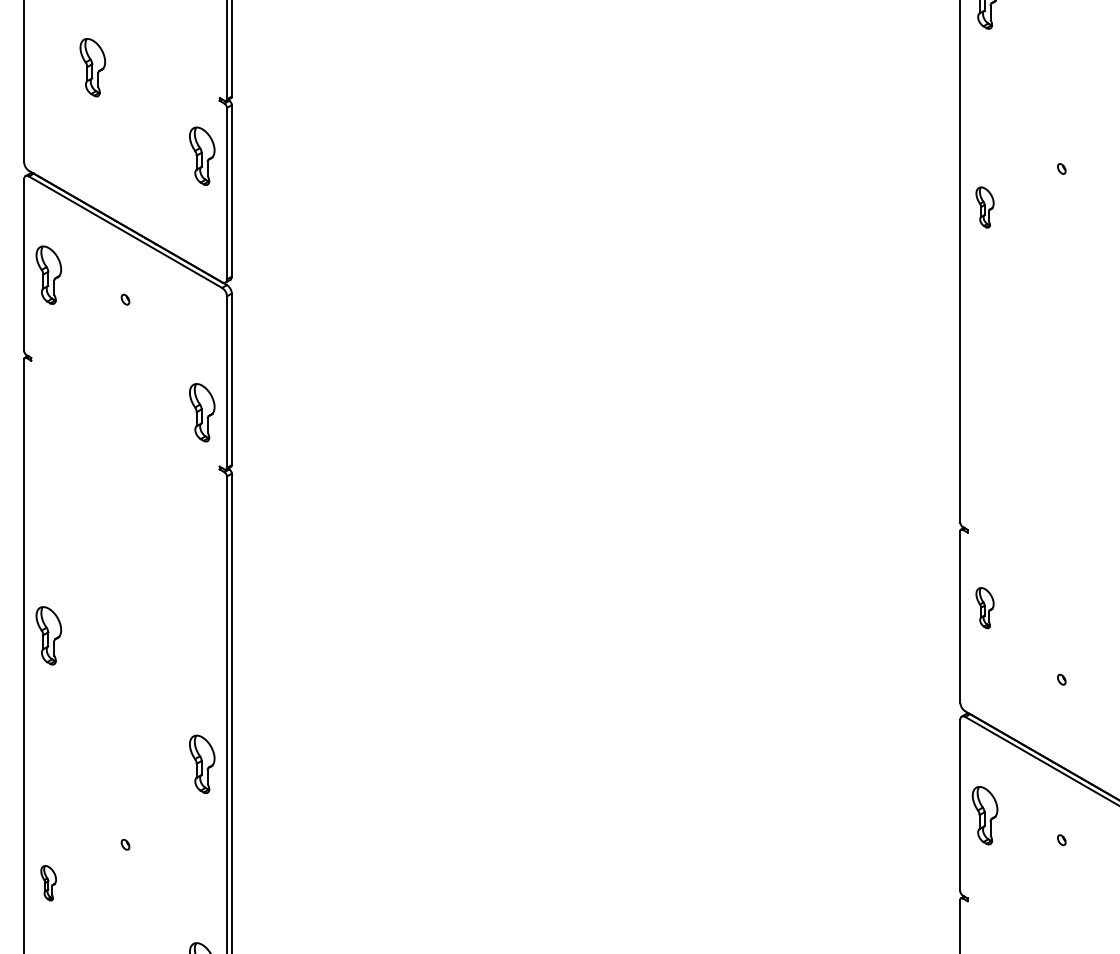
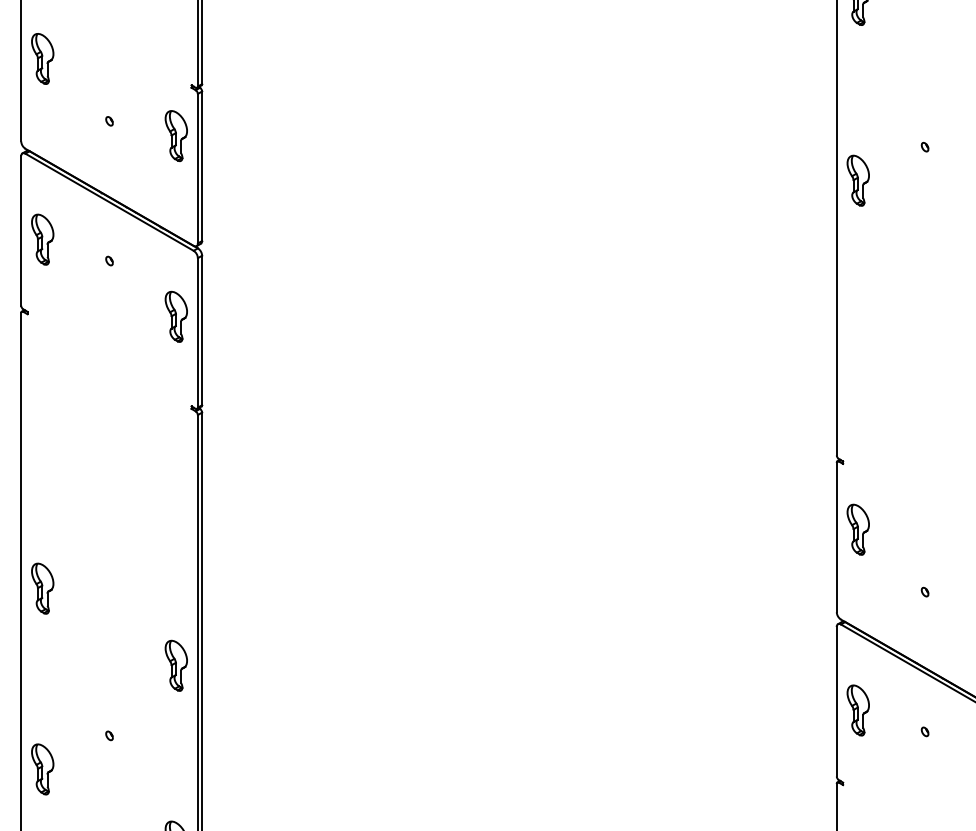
part: (92, 67) -> (42, 58), moved
part: (125, 139) -> (109, 121), added
part: (984, 207) -> (857, 180), size x1.43
part: (202, 412) -> (176, 316), moved
part: (984, 607) -> (857, 529), size x1.43
part: (48, 635) -> (42, 588), moved
part: (48, 882) -> (42, 768), size x1.67

